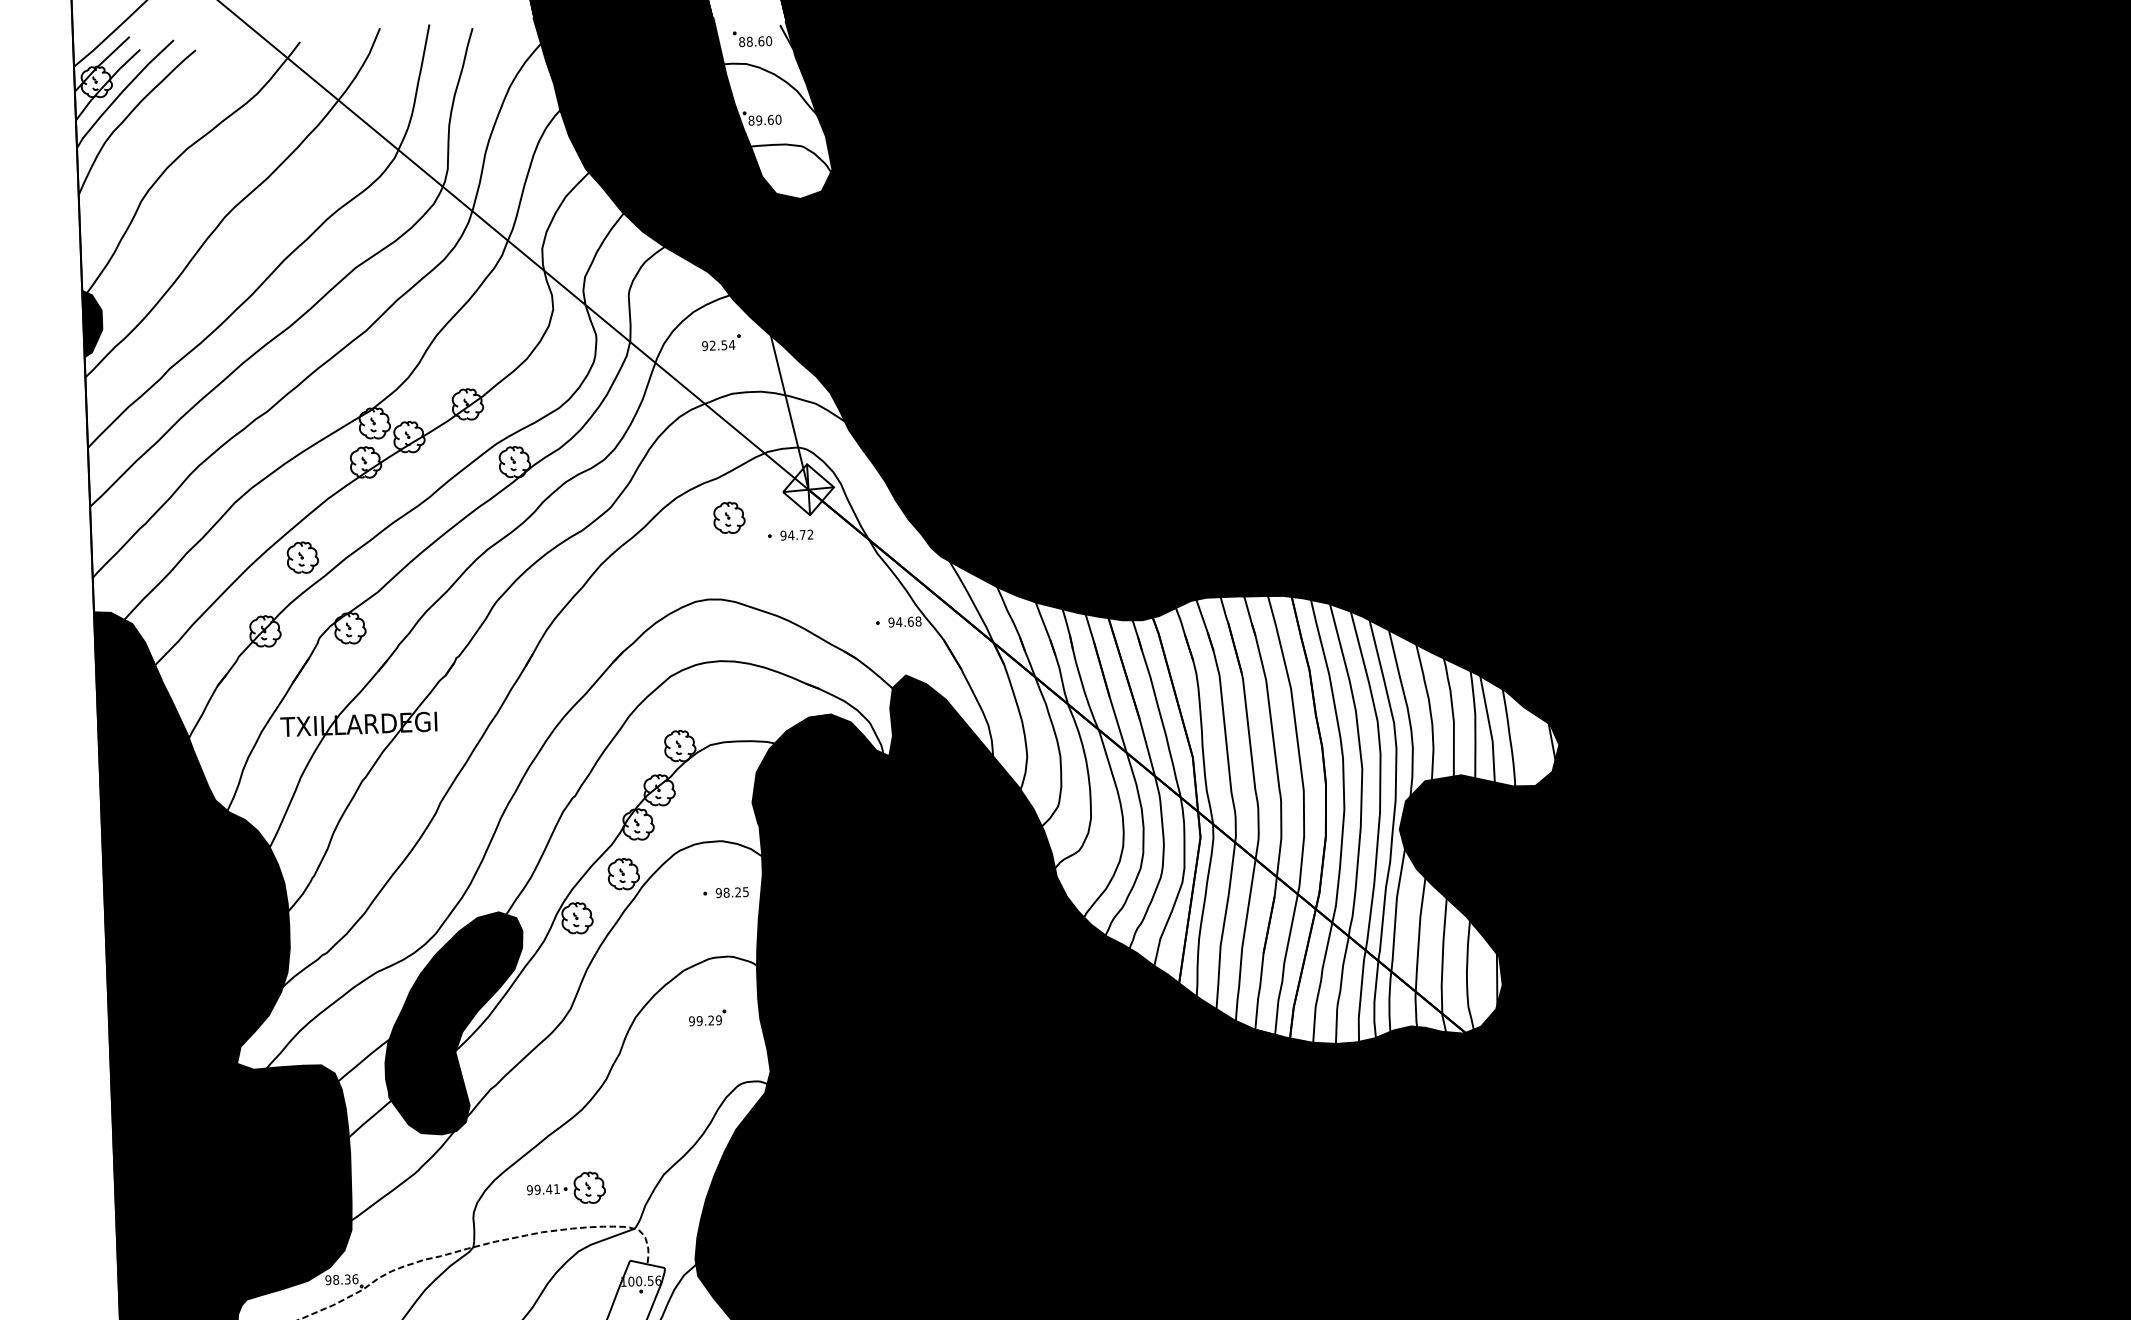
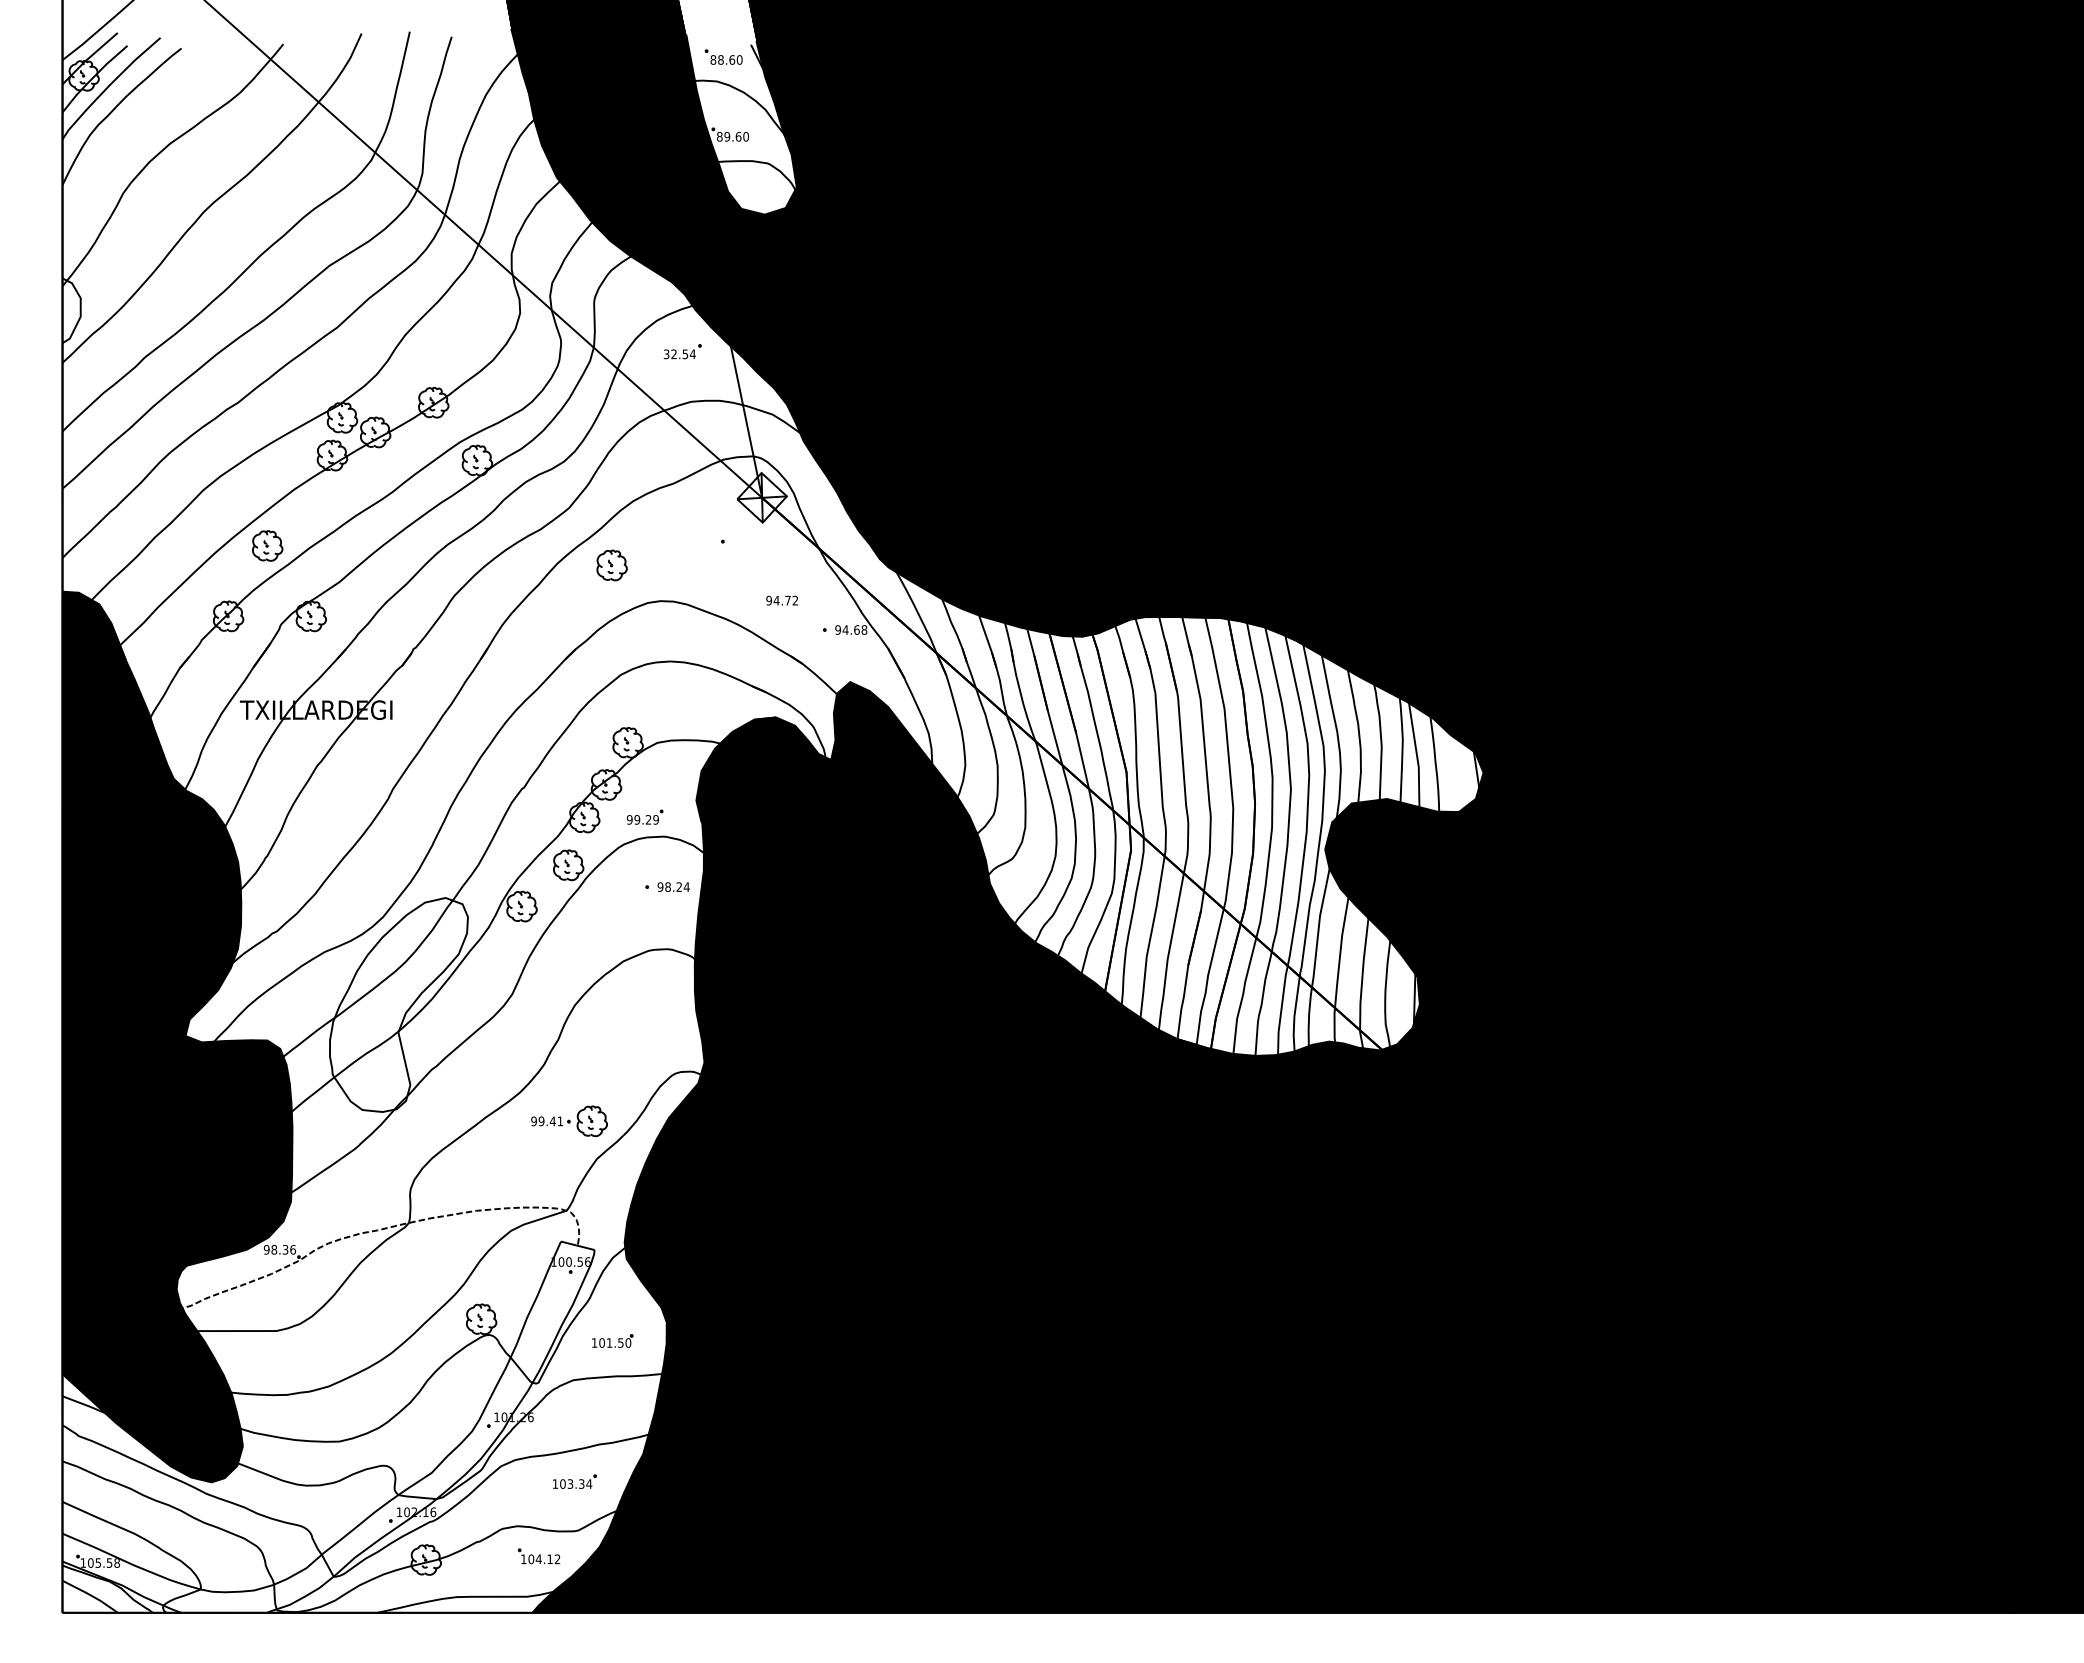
fill: (92, 323) -> (71, 310), removed
text: (704, 345) -> (666, 353), 92.54 -> 32.54
part: (728, 517) -> (611, 565), moved
text: (796, 535) -> (781, 600), moved
text: (745, 891) -> (686, 886), 98.25 -> 98.24
part: (708, 1017) -> (645, 816), moved
fill: (454, 1023) -> (398, 1004), removed
part: (566, 1188) -> (569, 1121), moved

